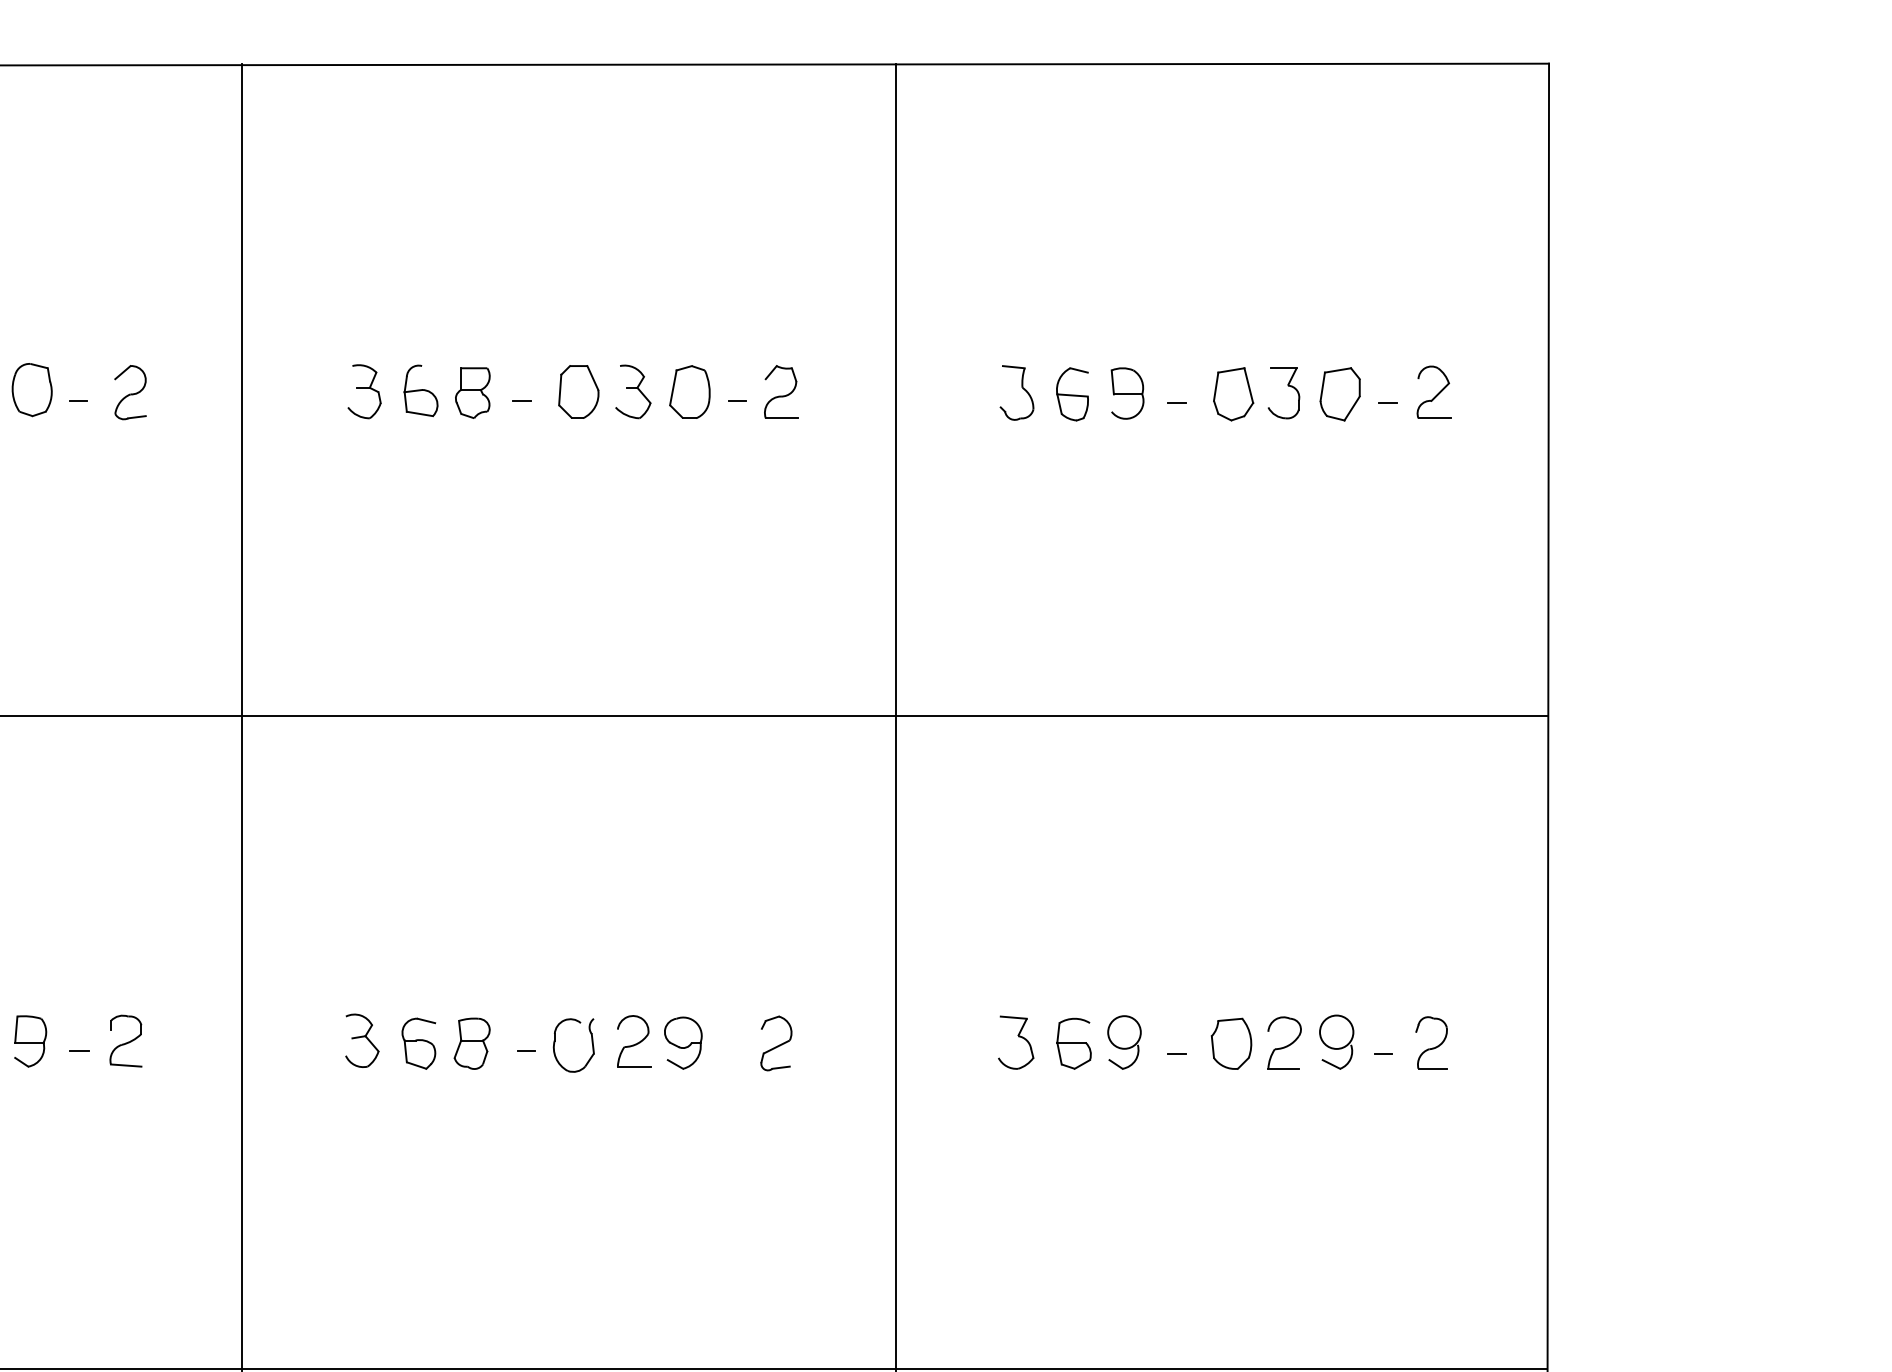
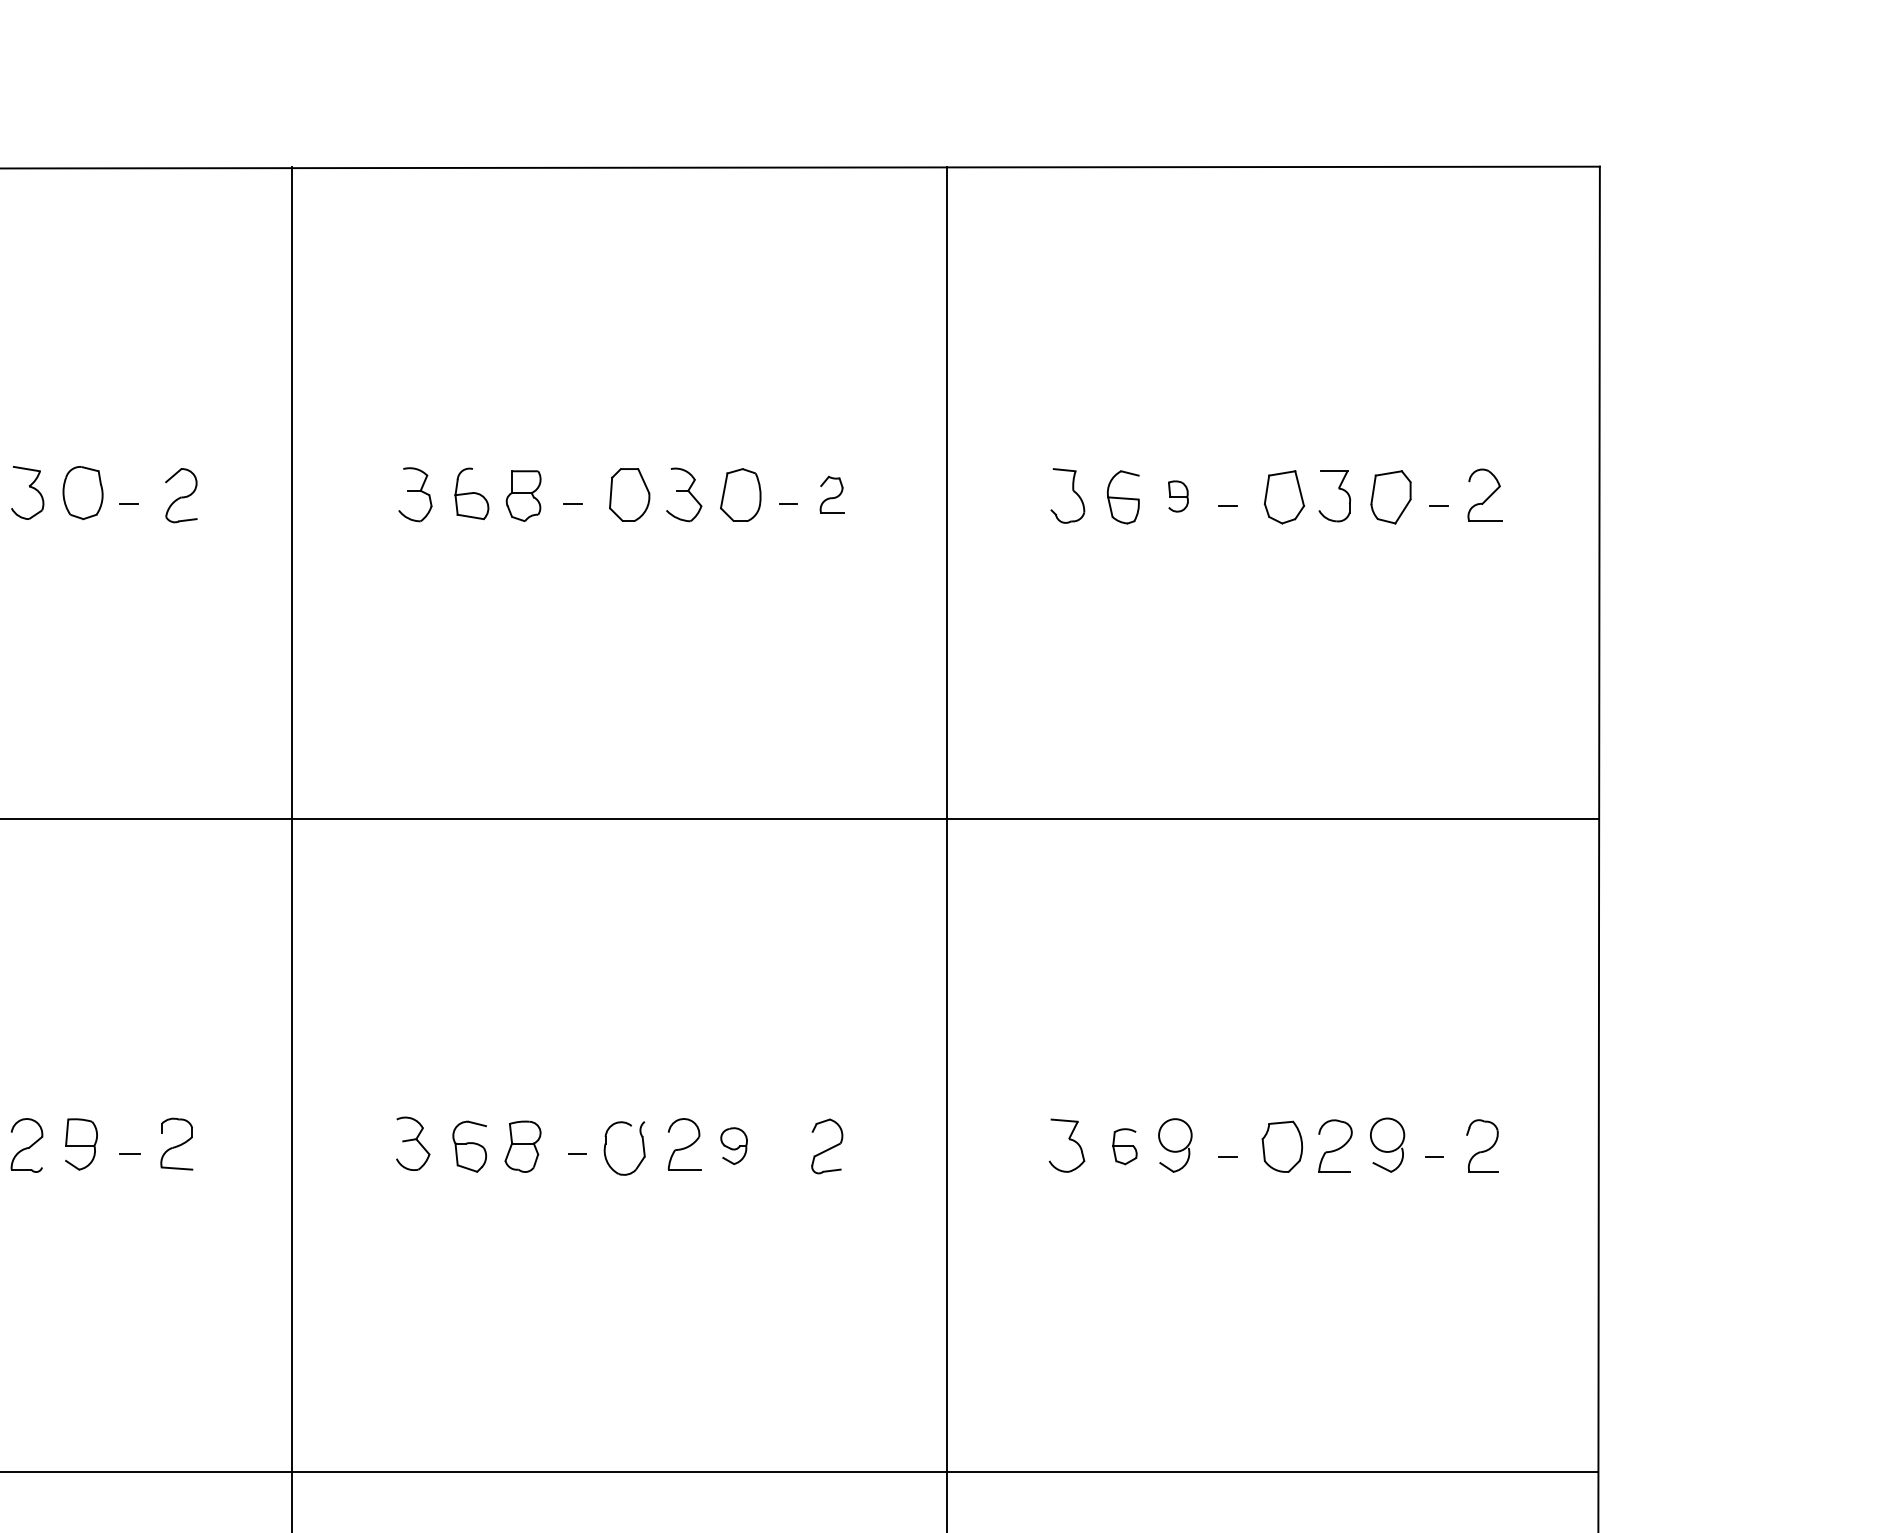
part: (780, 391) -> (831, 494), size x0.7
part: (1127, 393) -> (1178, 496), size x0.6
part: (682, 1042) -> (733, 1145), size x0.7
part: (1073, 1043) -> (1124, 1146), size x0.7

